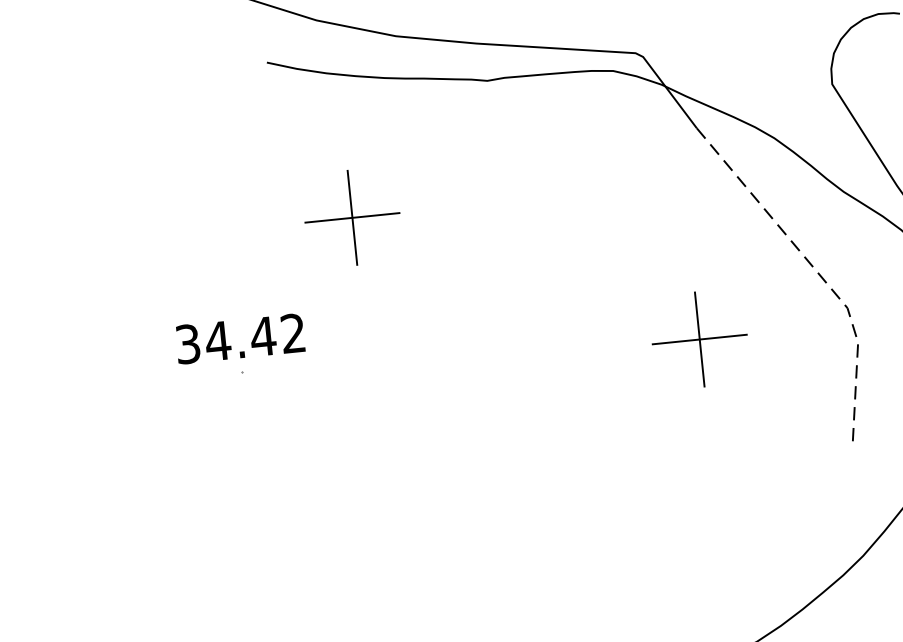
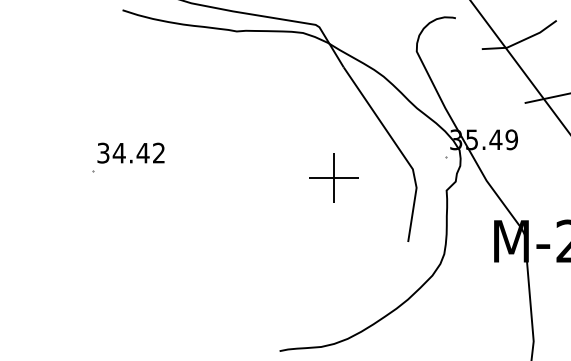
part: (351, 217) -> (158, 95), removed
line: (818, 273) -> (399, 149), dashed -> solid
text: (239, 337) -> (130, 152), moved

